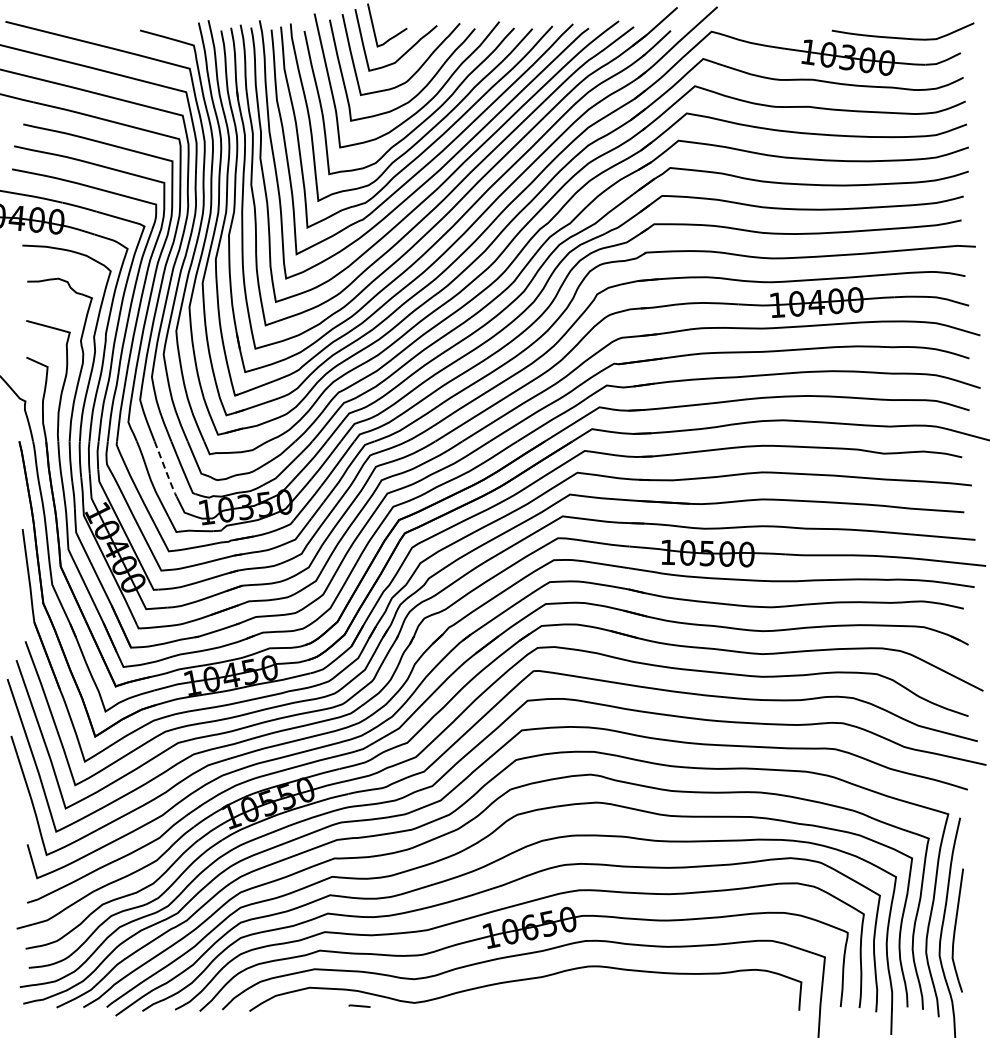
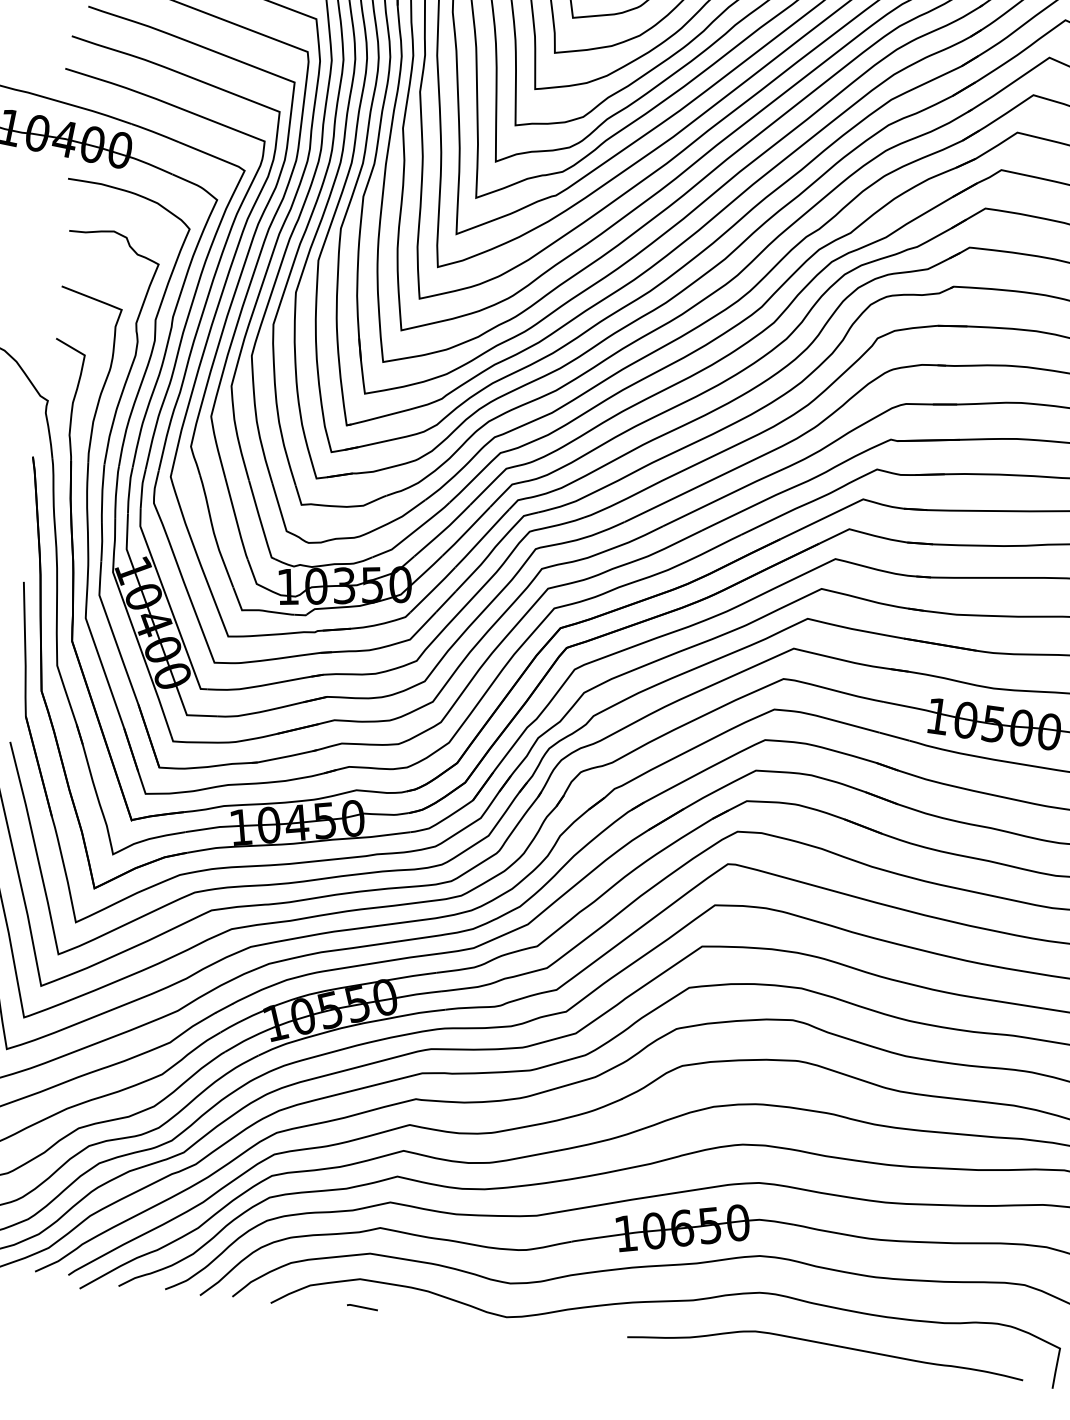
line: (165, 470) -> (236, 521), dashed -> solid
curve: (638, 997) -> (826, 1344), added
line: (359, 1005) -> (362, 1306), moved

